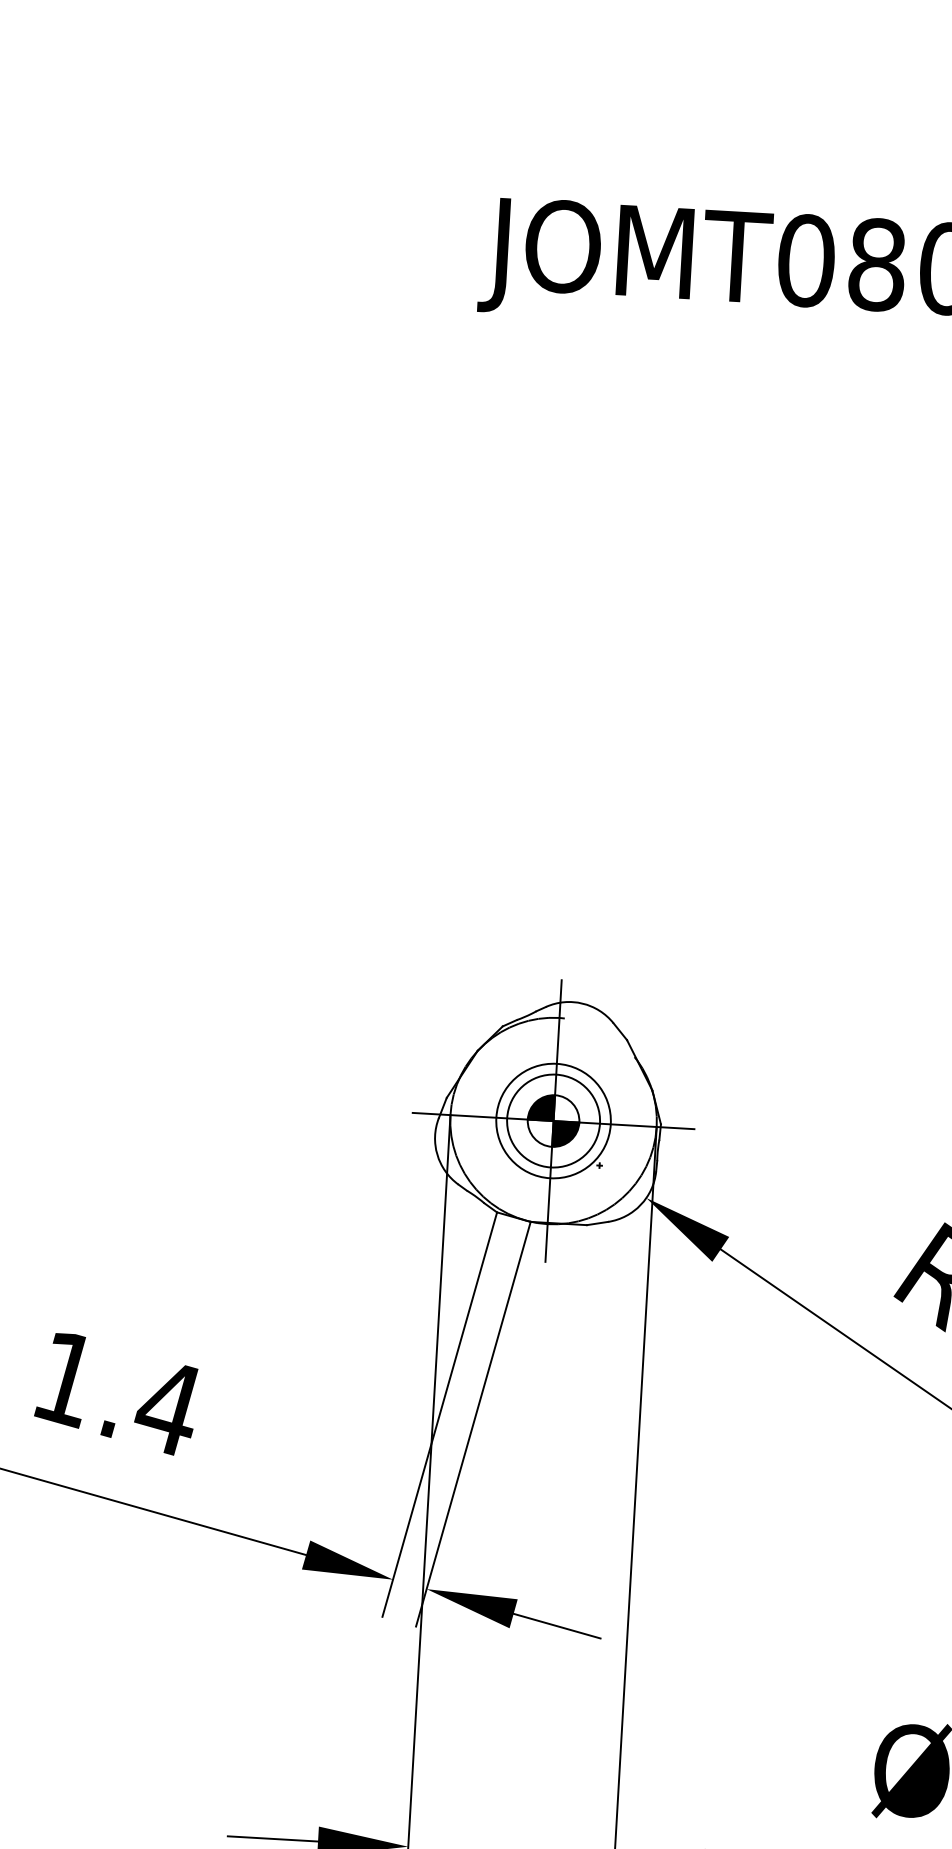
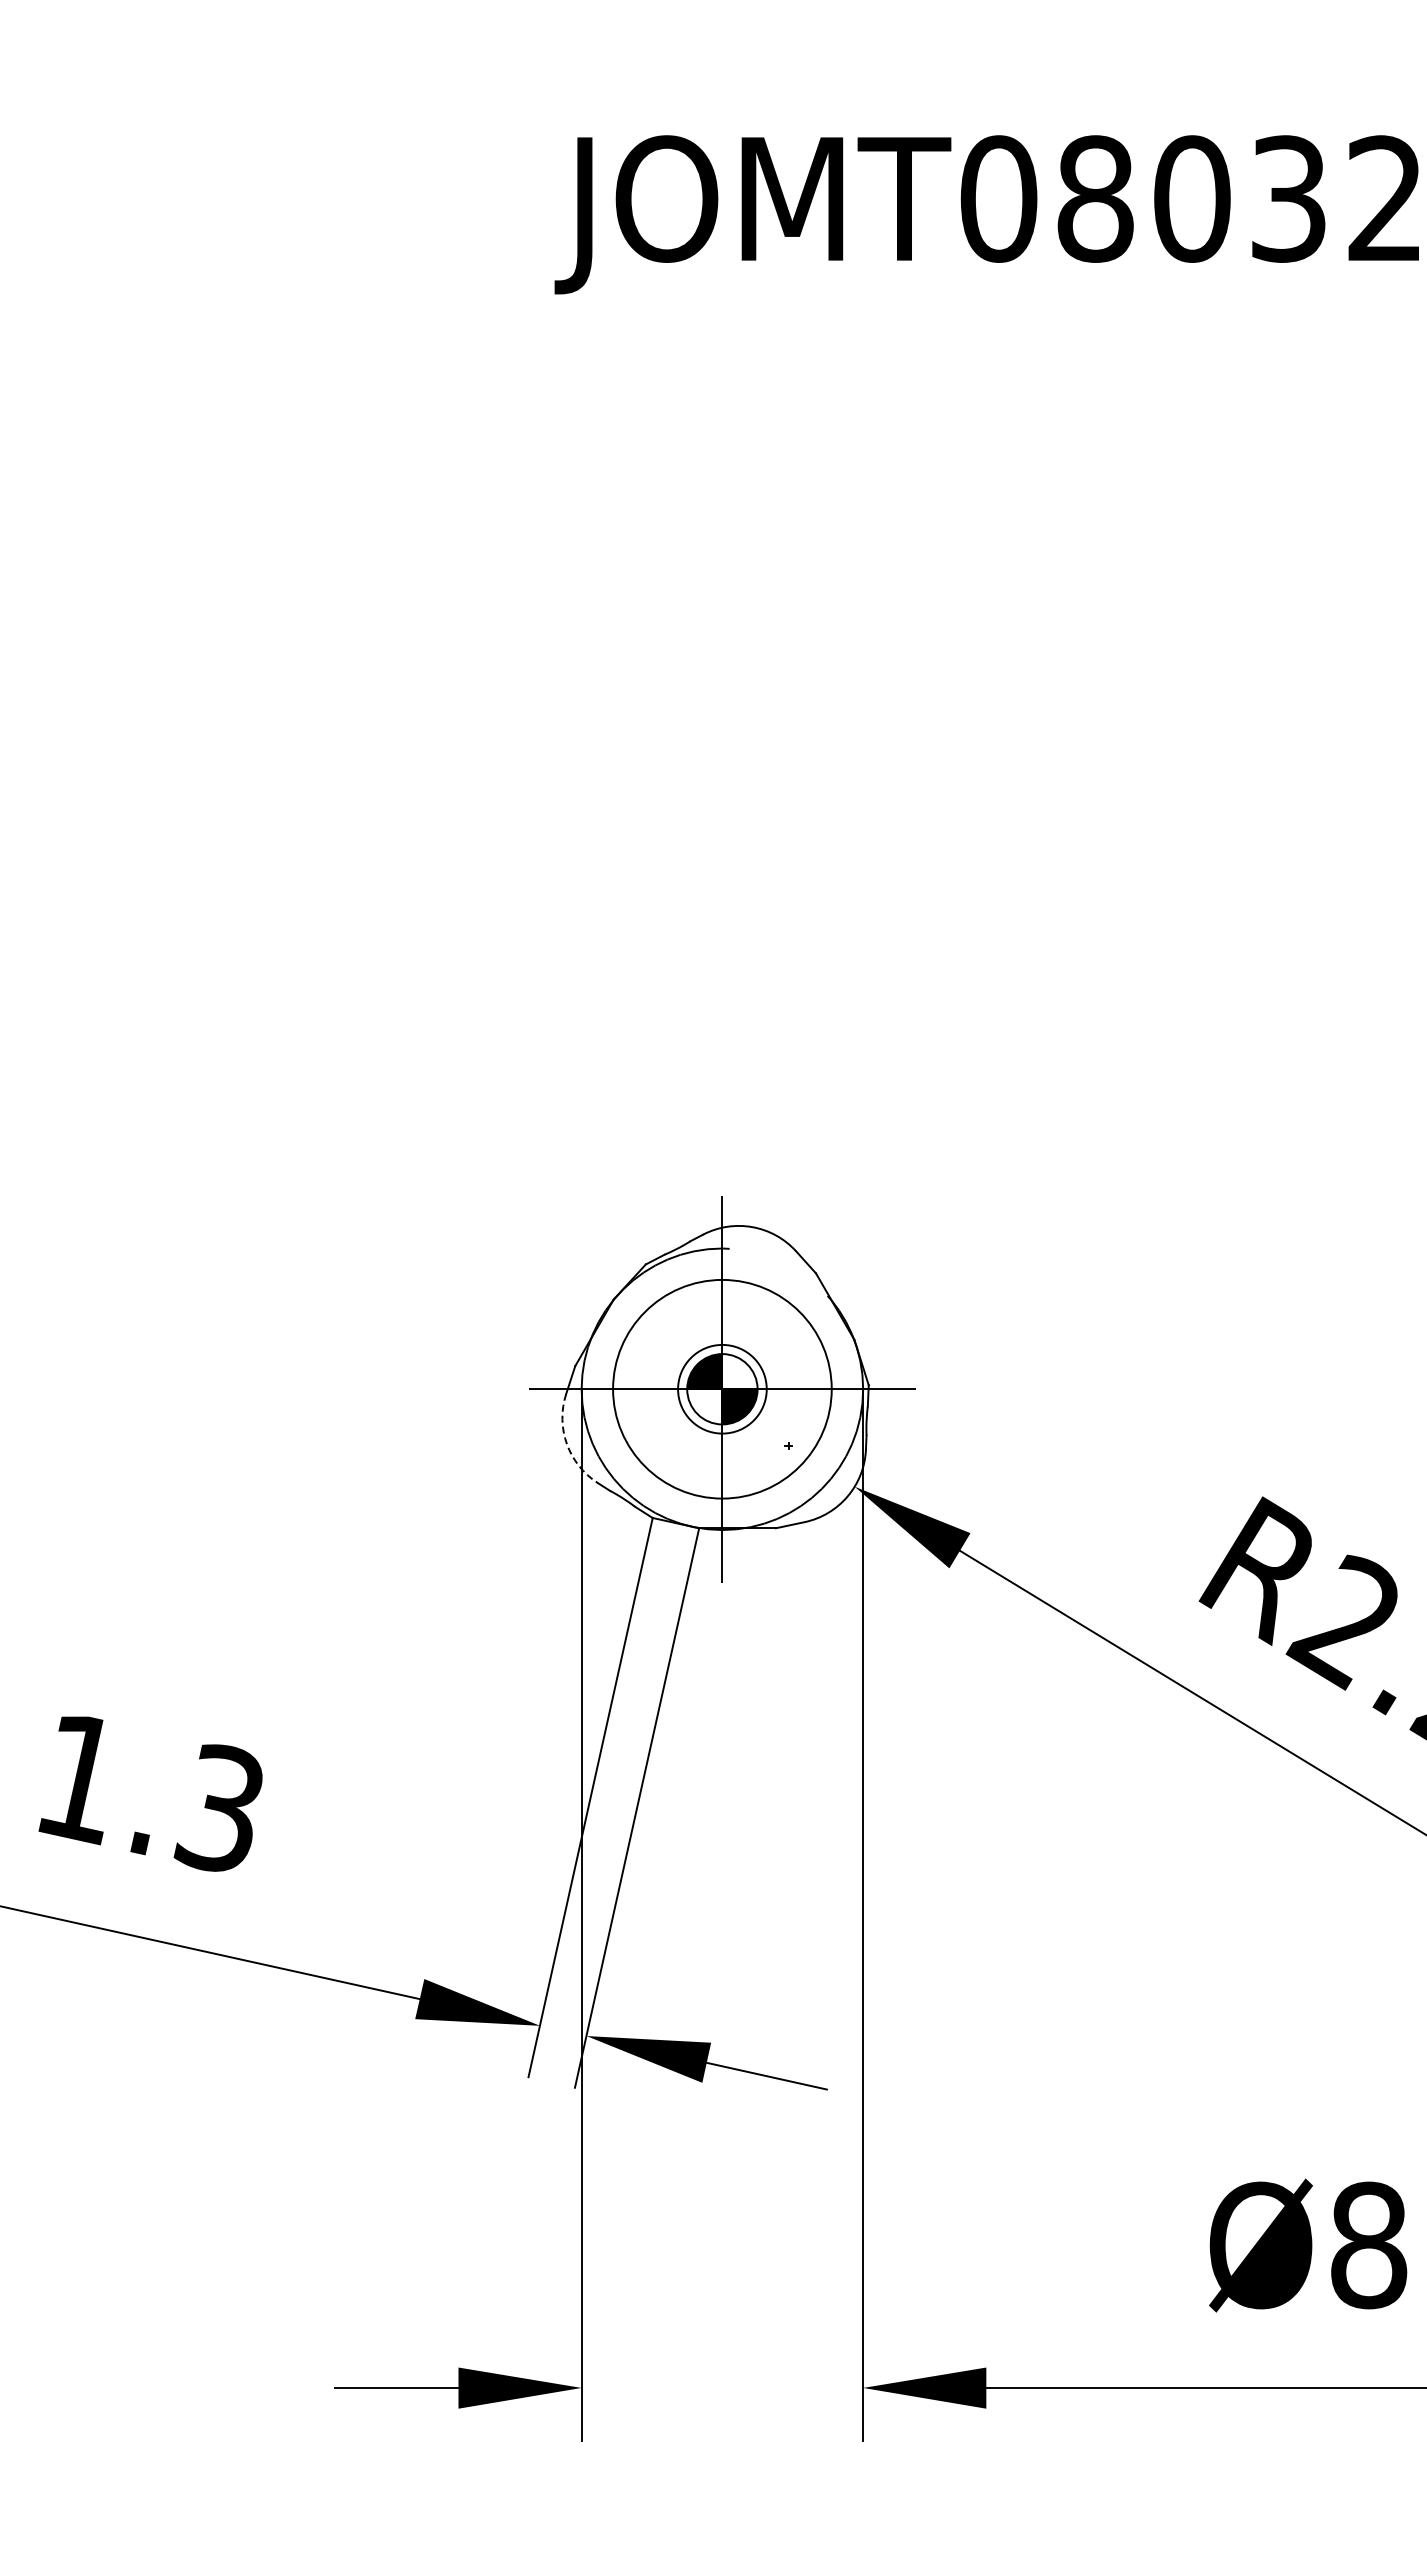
circle: (553, 1120) -> (722, 1388), size x0.7
circle: (553, 1121) -> (722, 1389), size x1.4
arc: (437, 1154) -> (566, 1444), solid -> dashed
text: (165, 1407) -> (217, 1809), 1.4 -> 1.3

